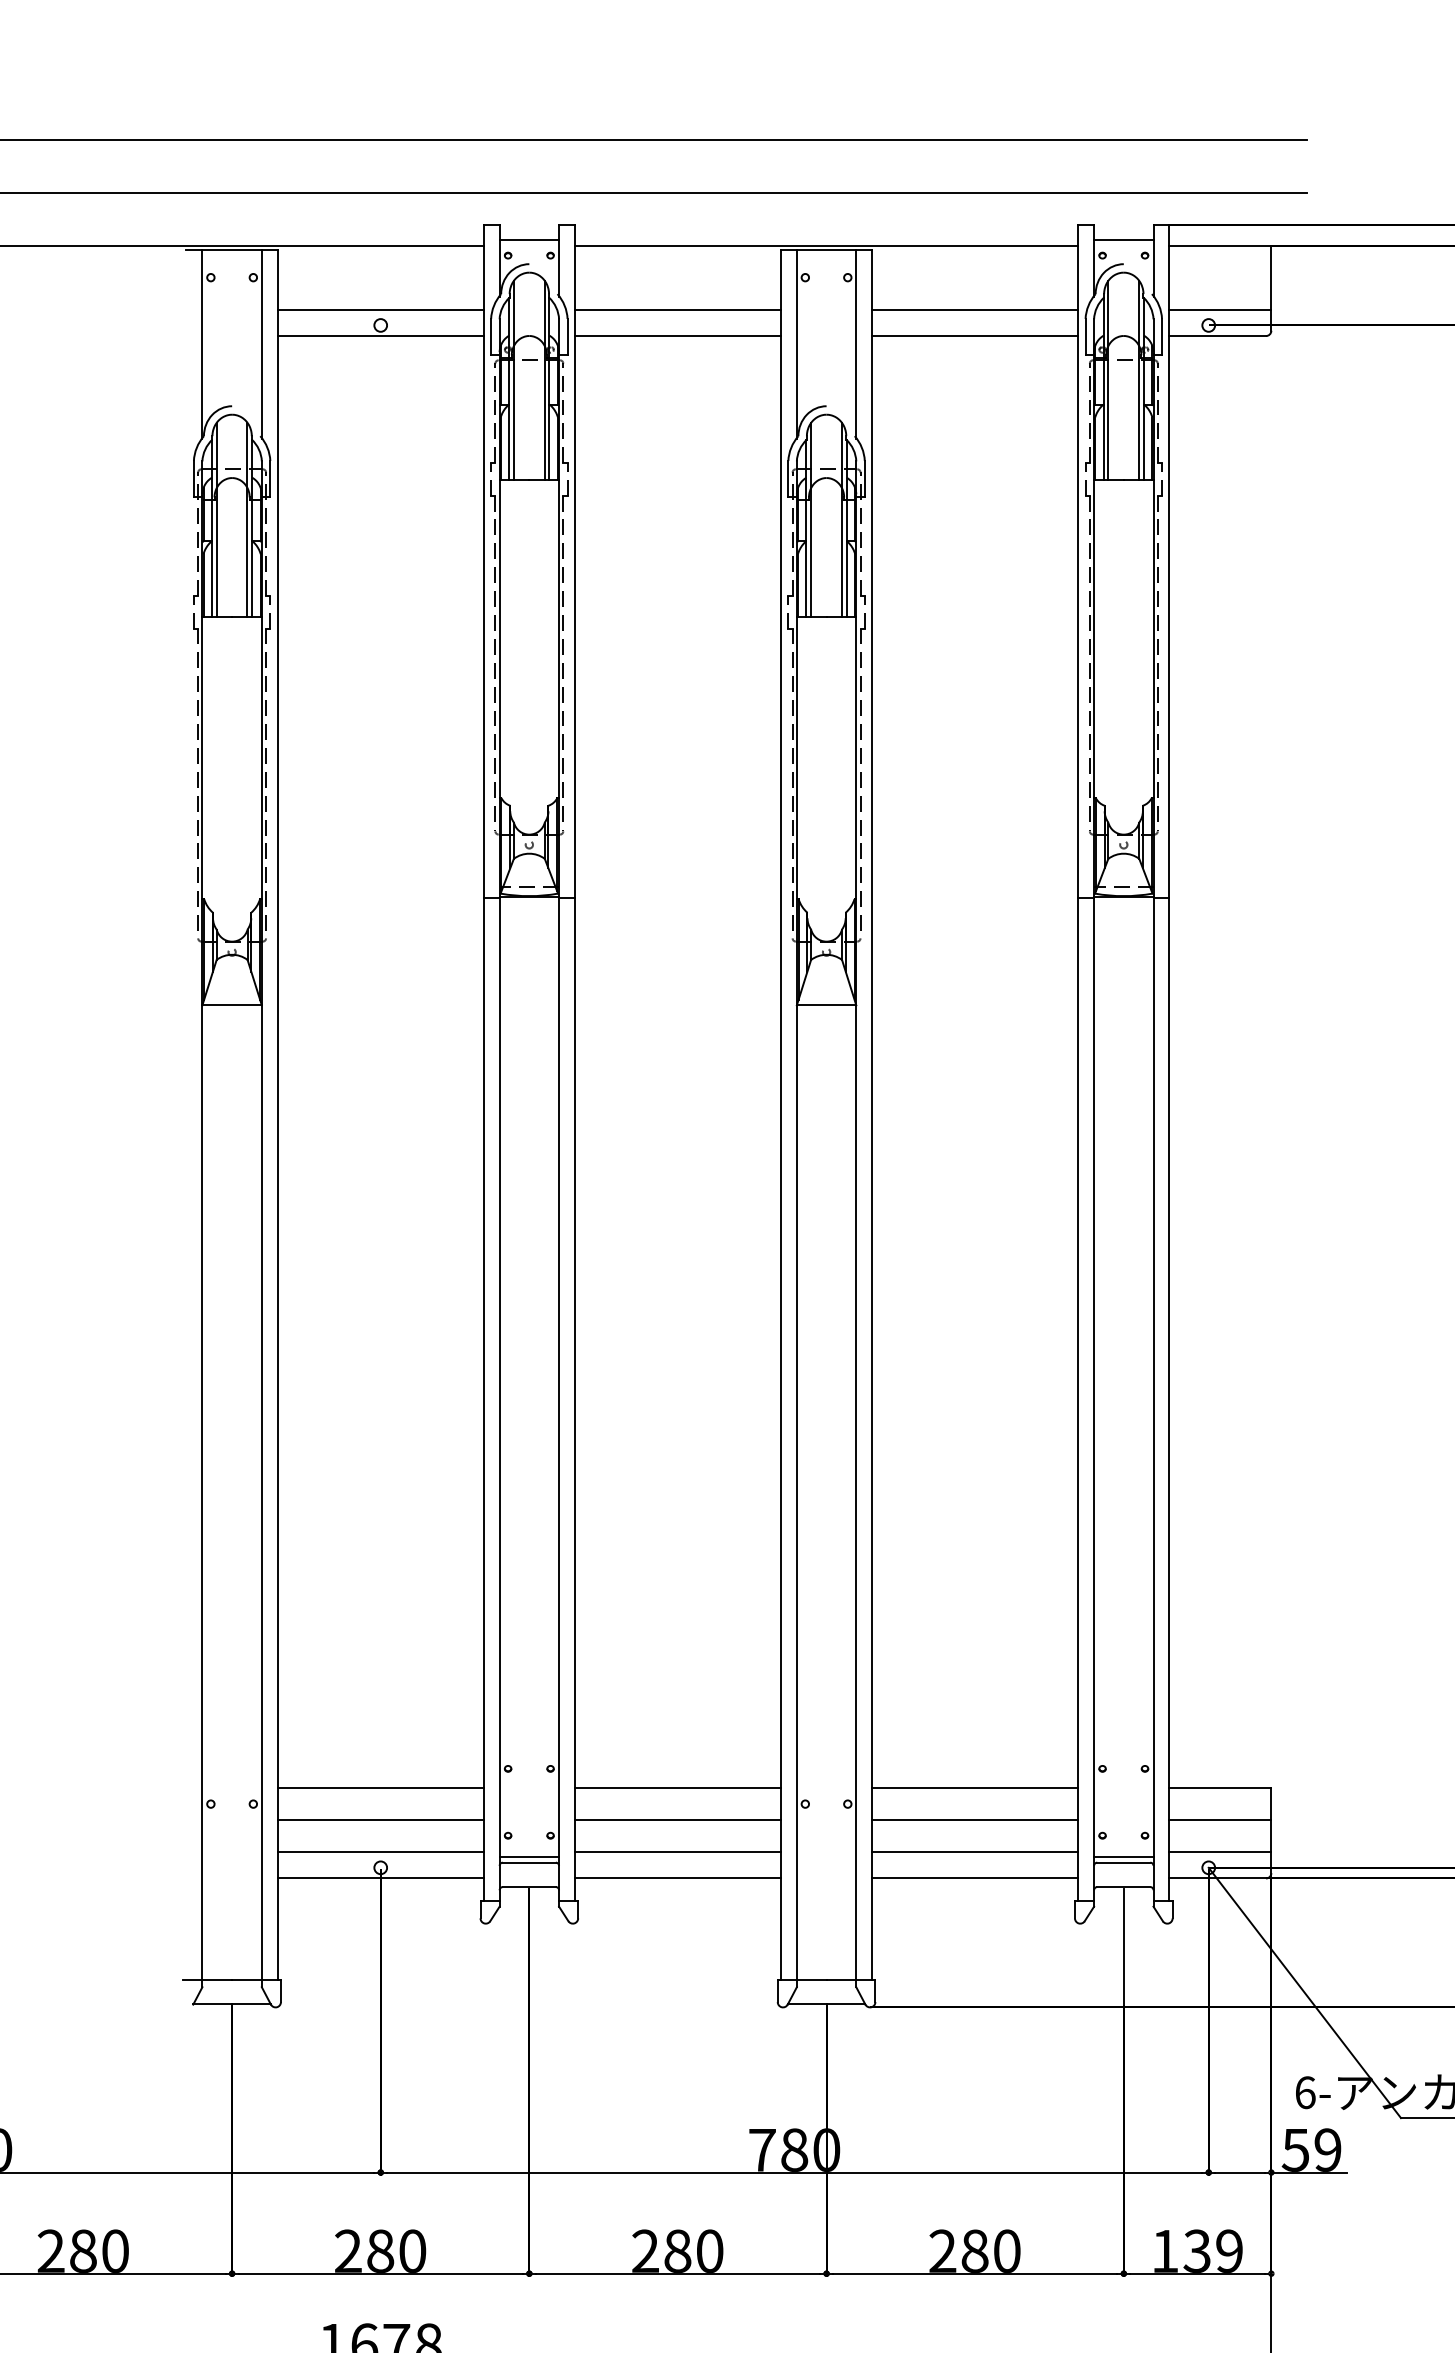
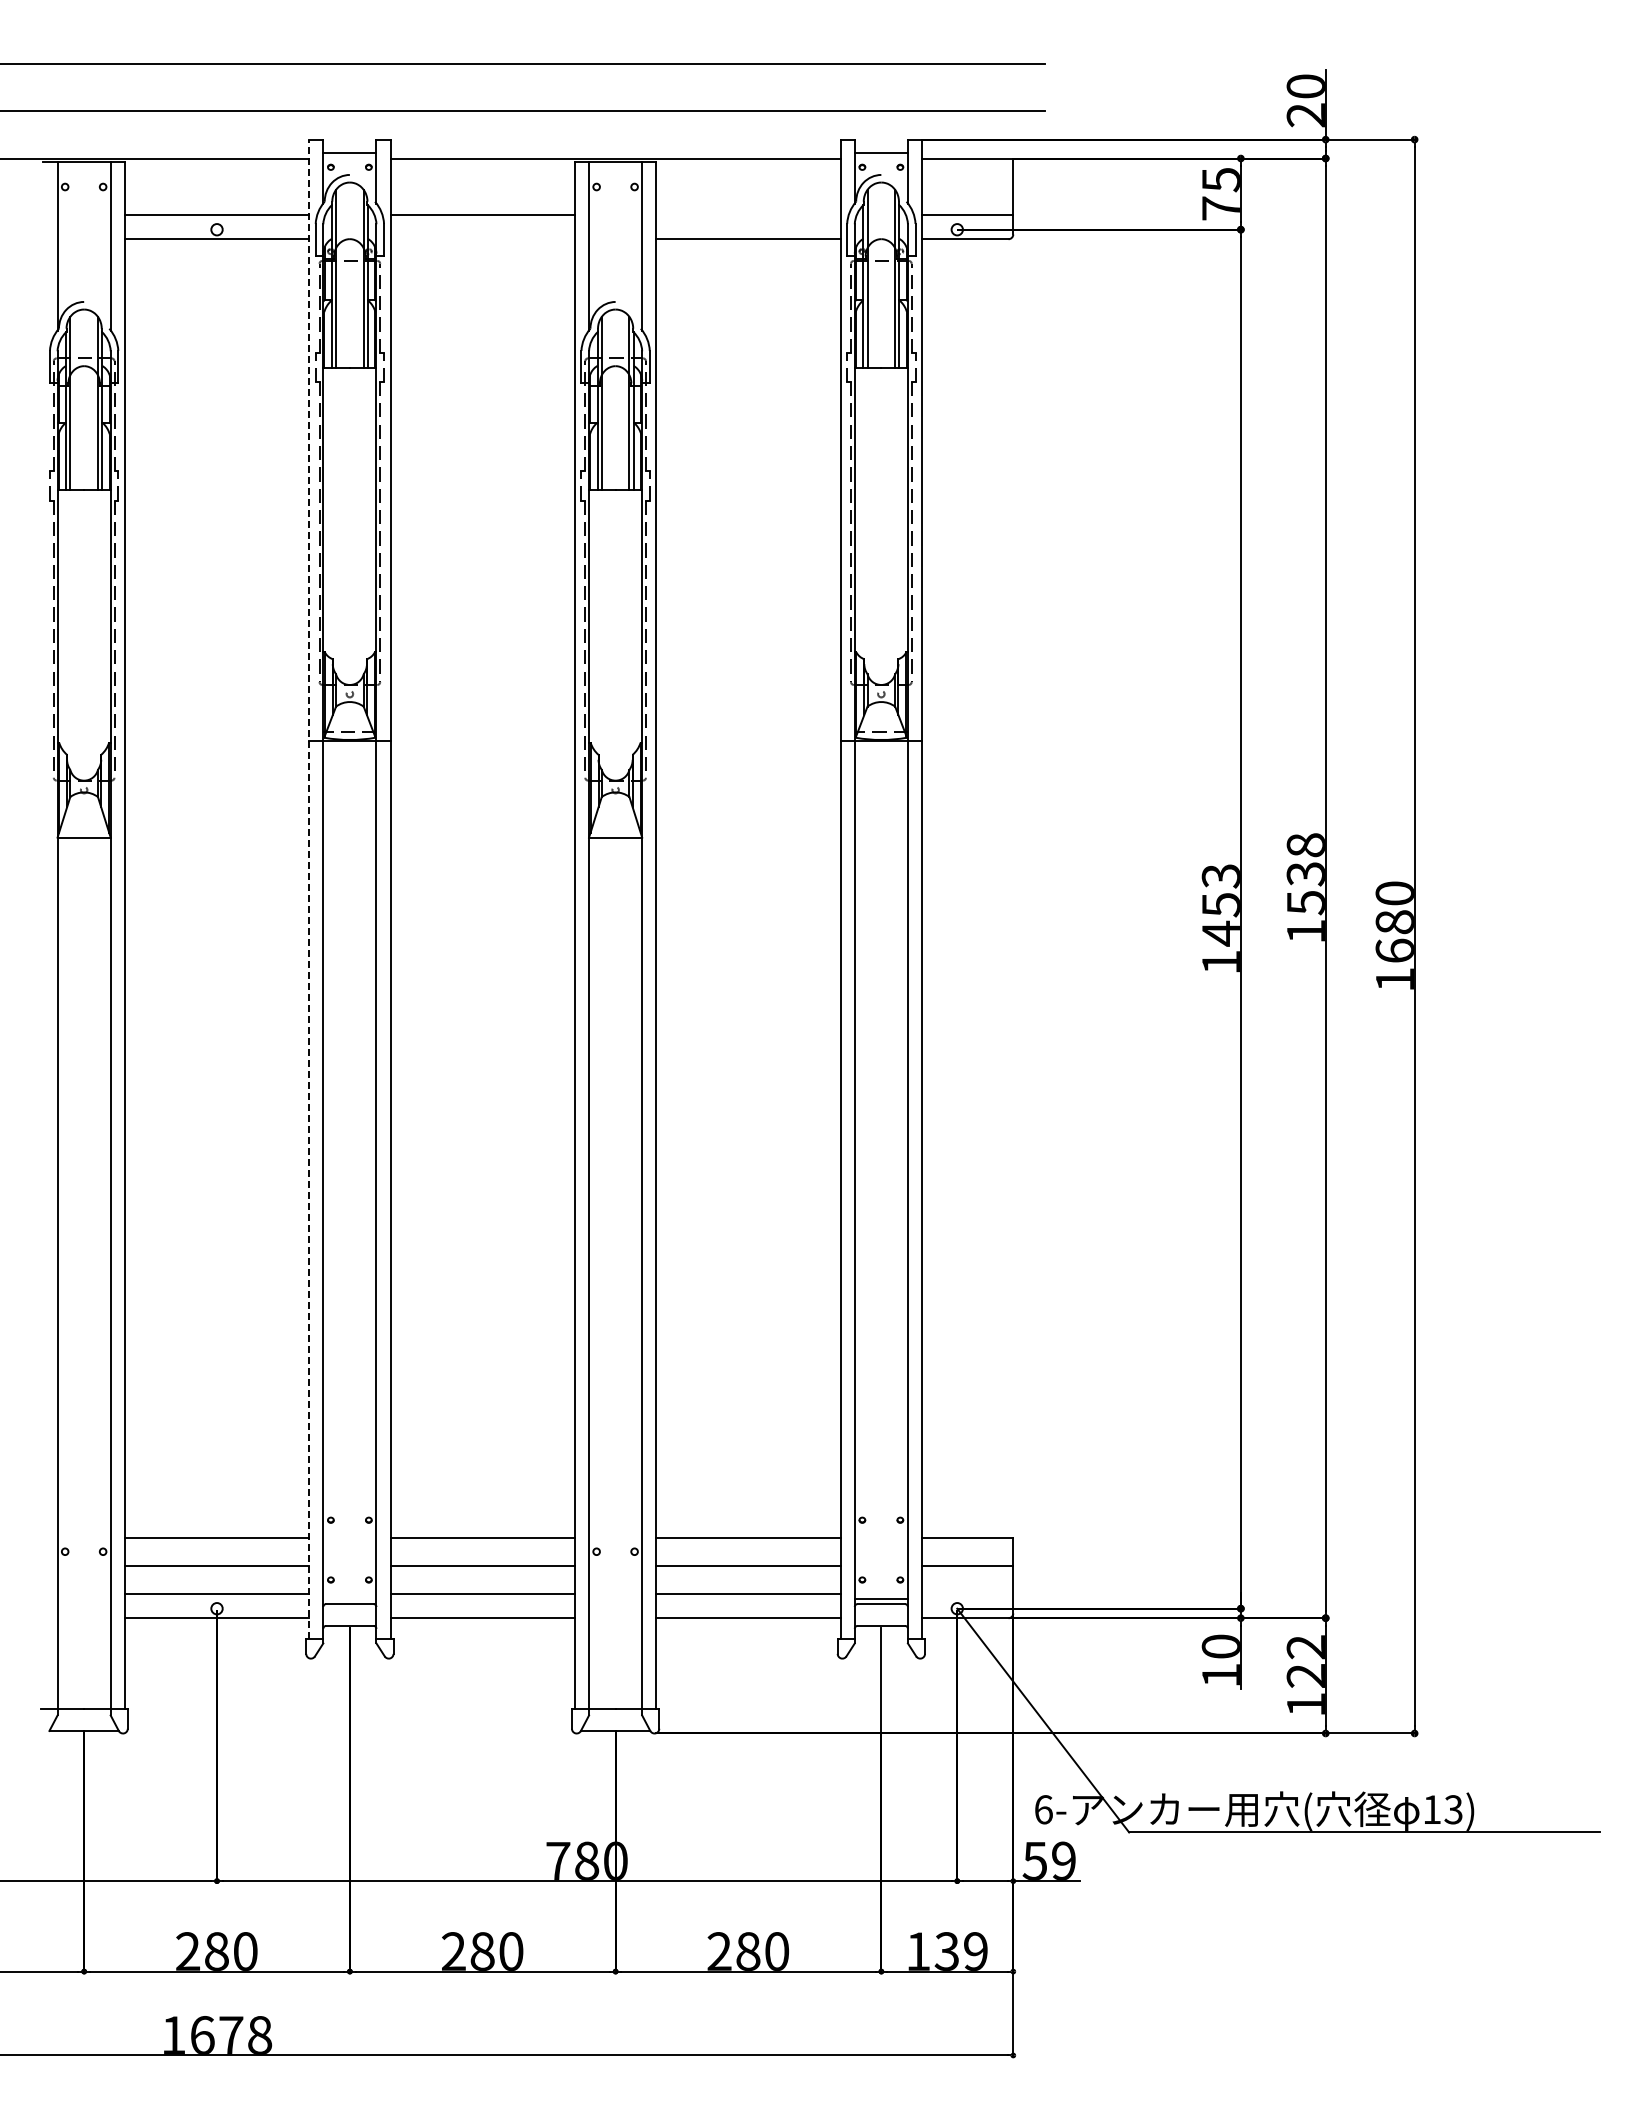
line: (975, 309) -> (748, 215), removed
line: (677, 336) -> (482, 239), removed
line: (484, 1063) -> (309, 889), solid -> dashed
line: (1220, 1851) -> (967, 1594), removed
line: (528, 1857) -> (349, 1599), removed

